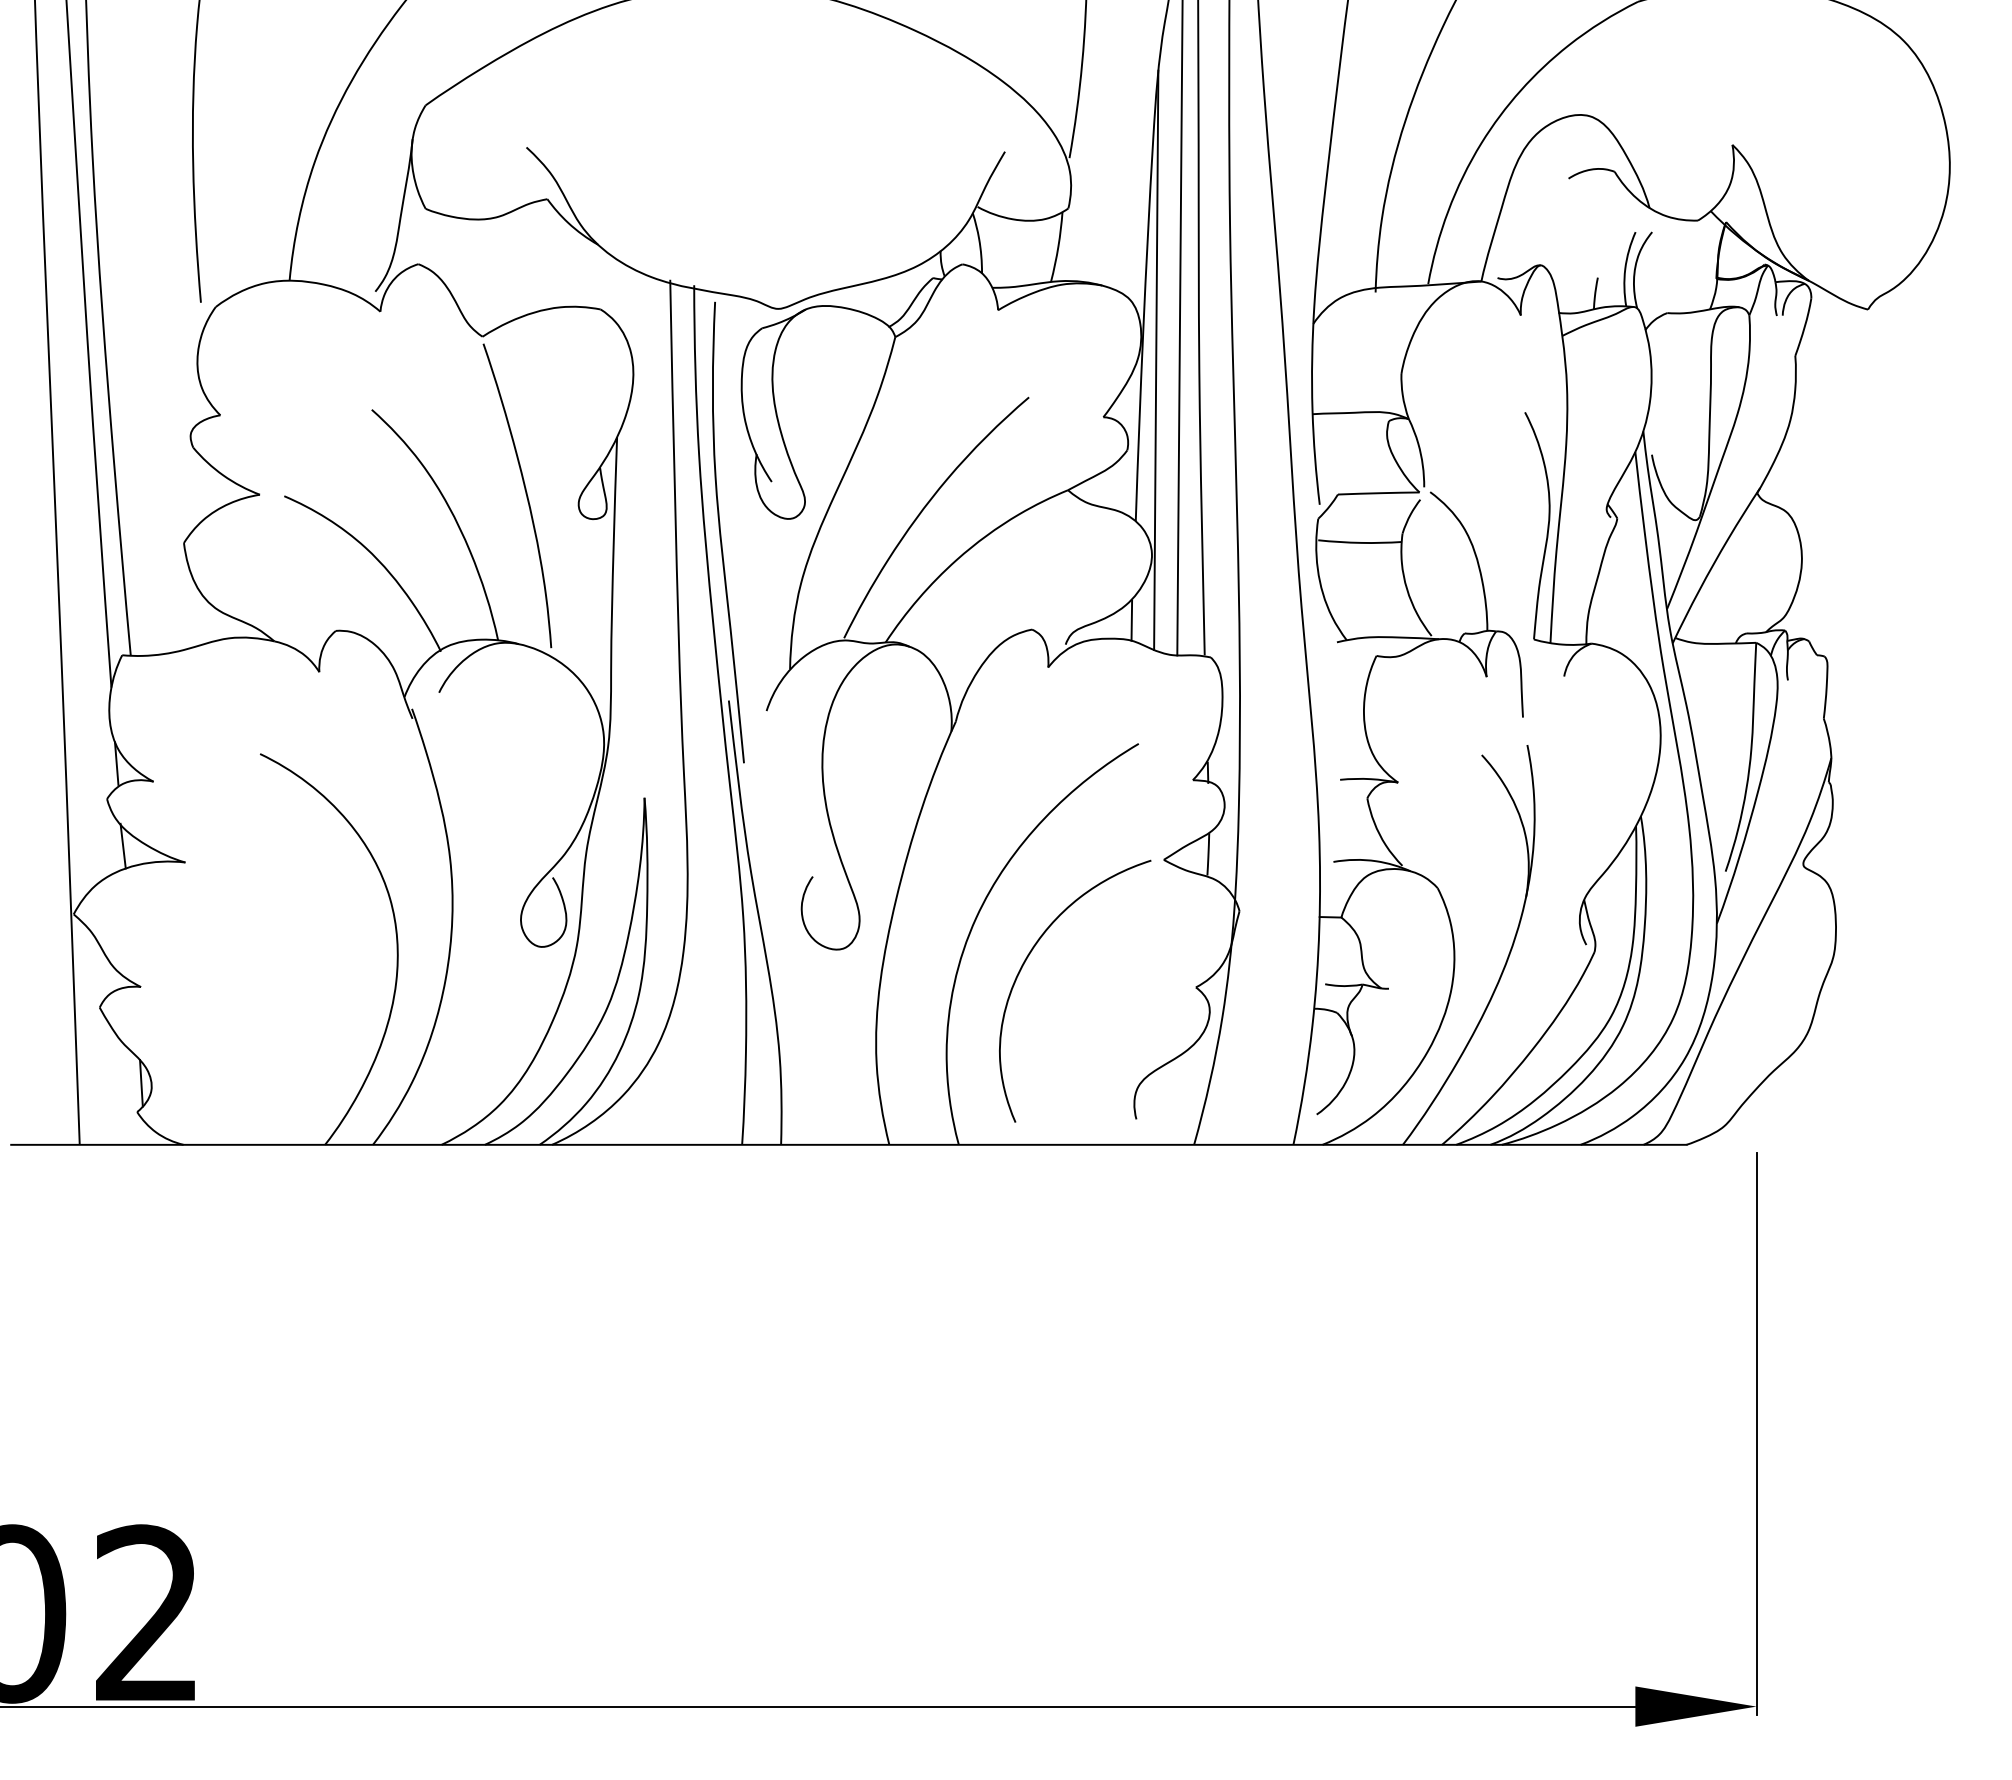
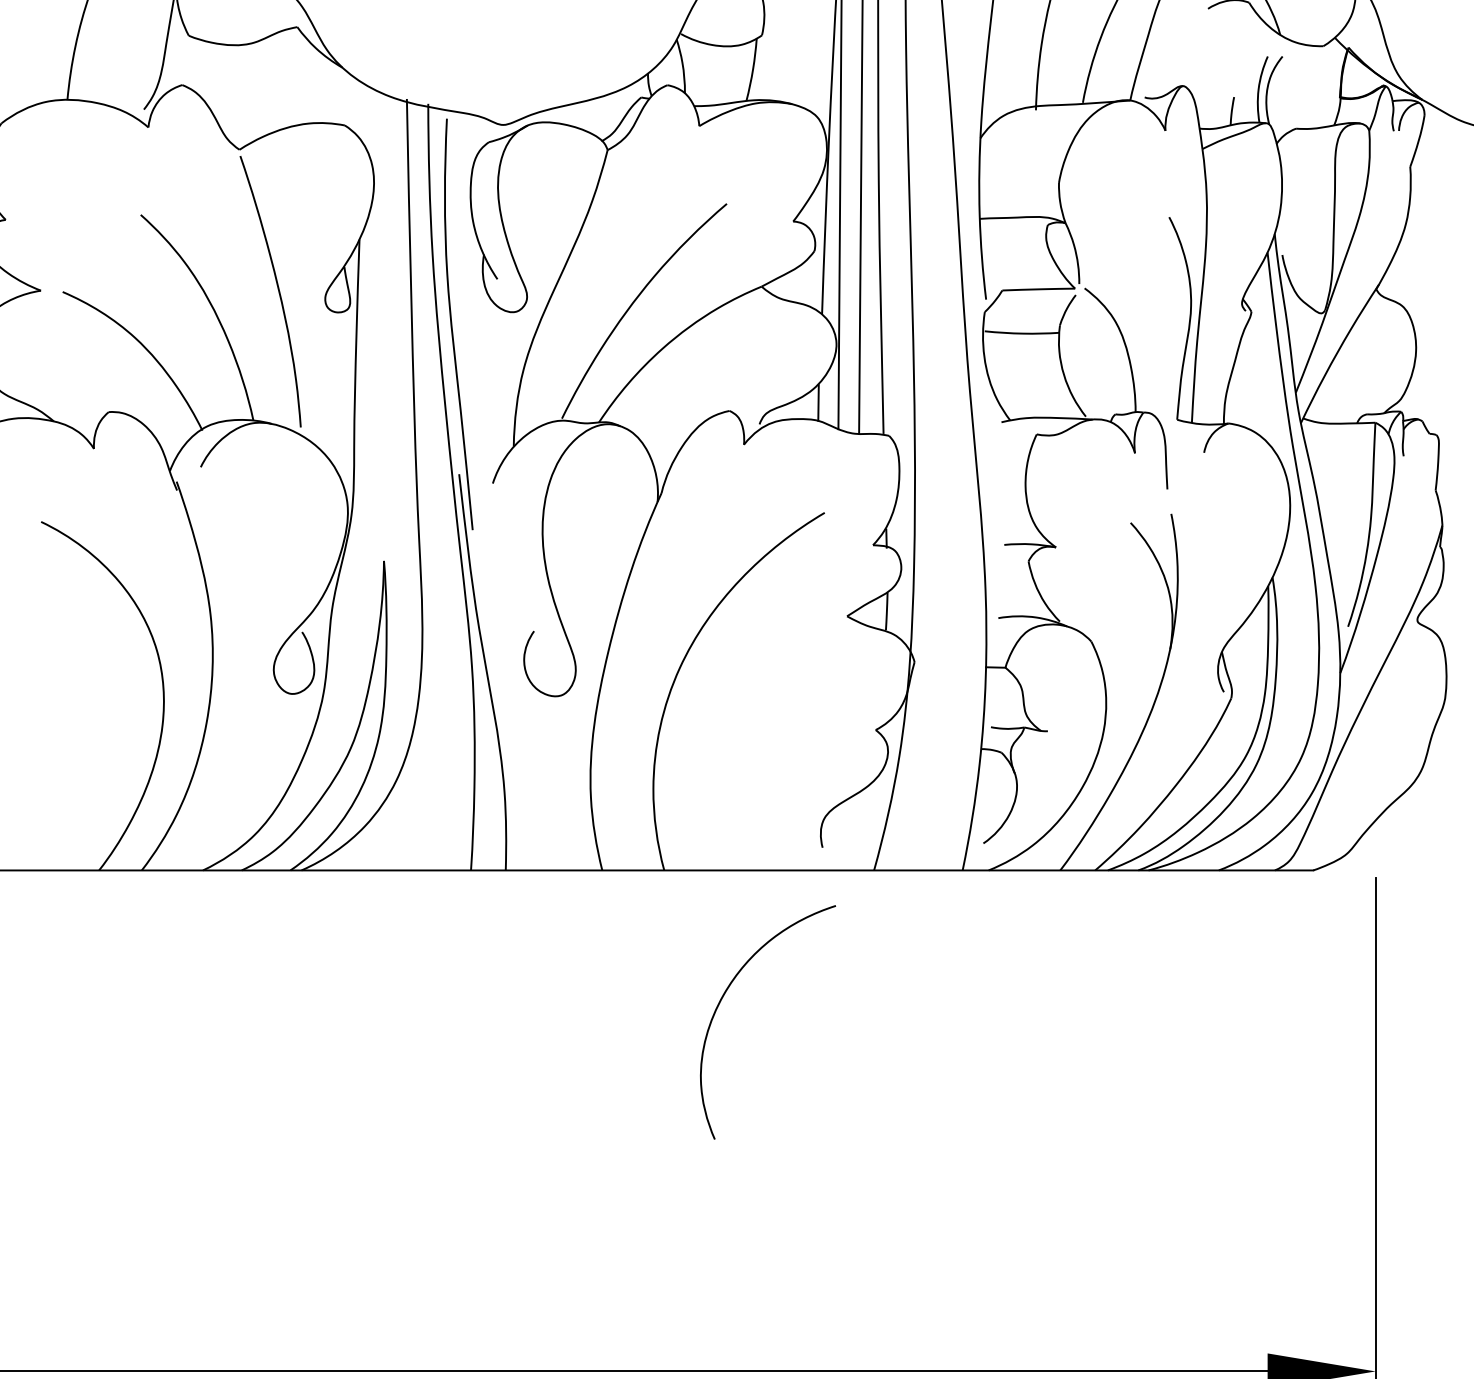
curve: (1027, 959) -> (725, 994), moved

